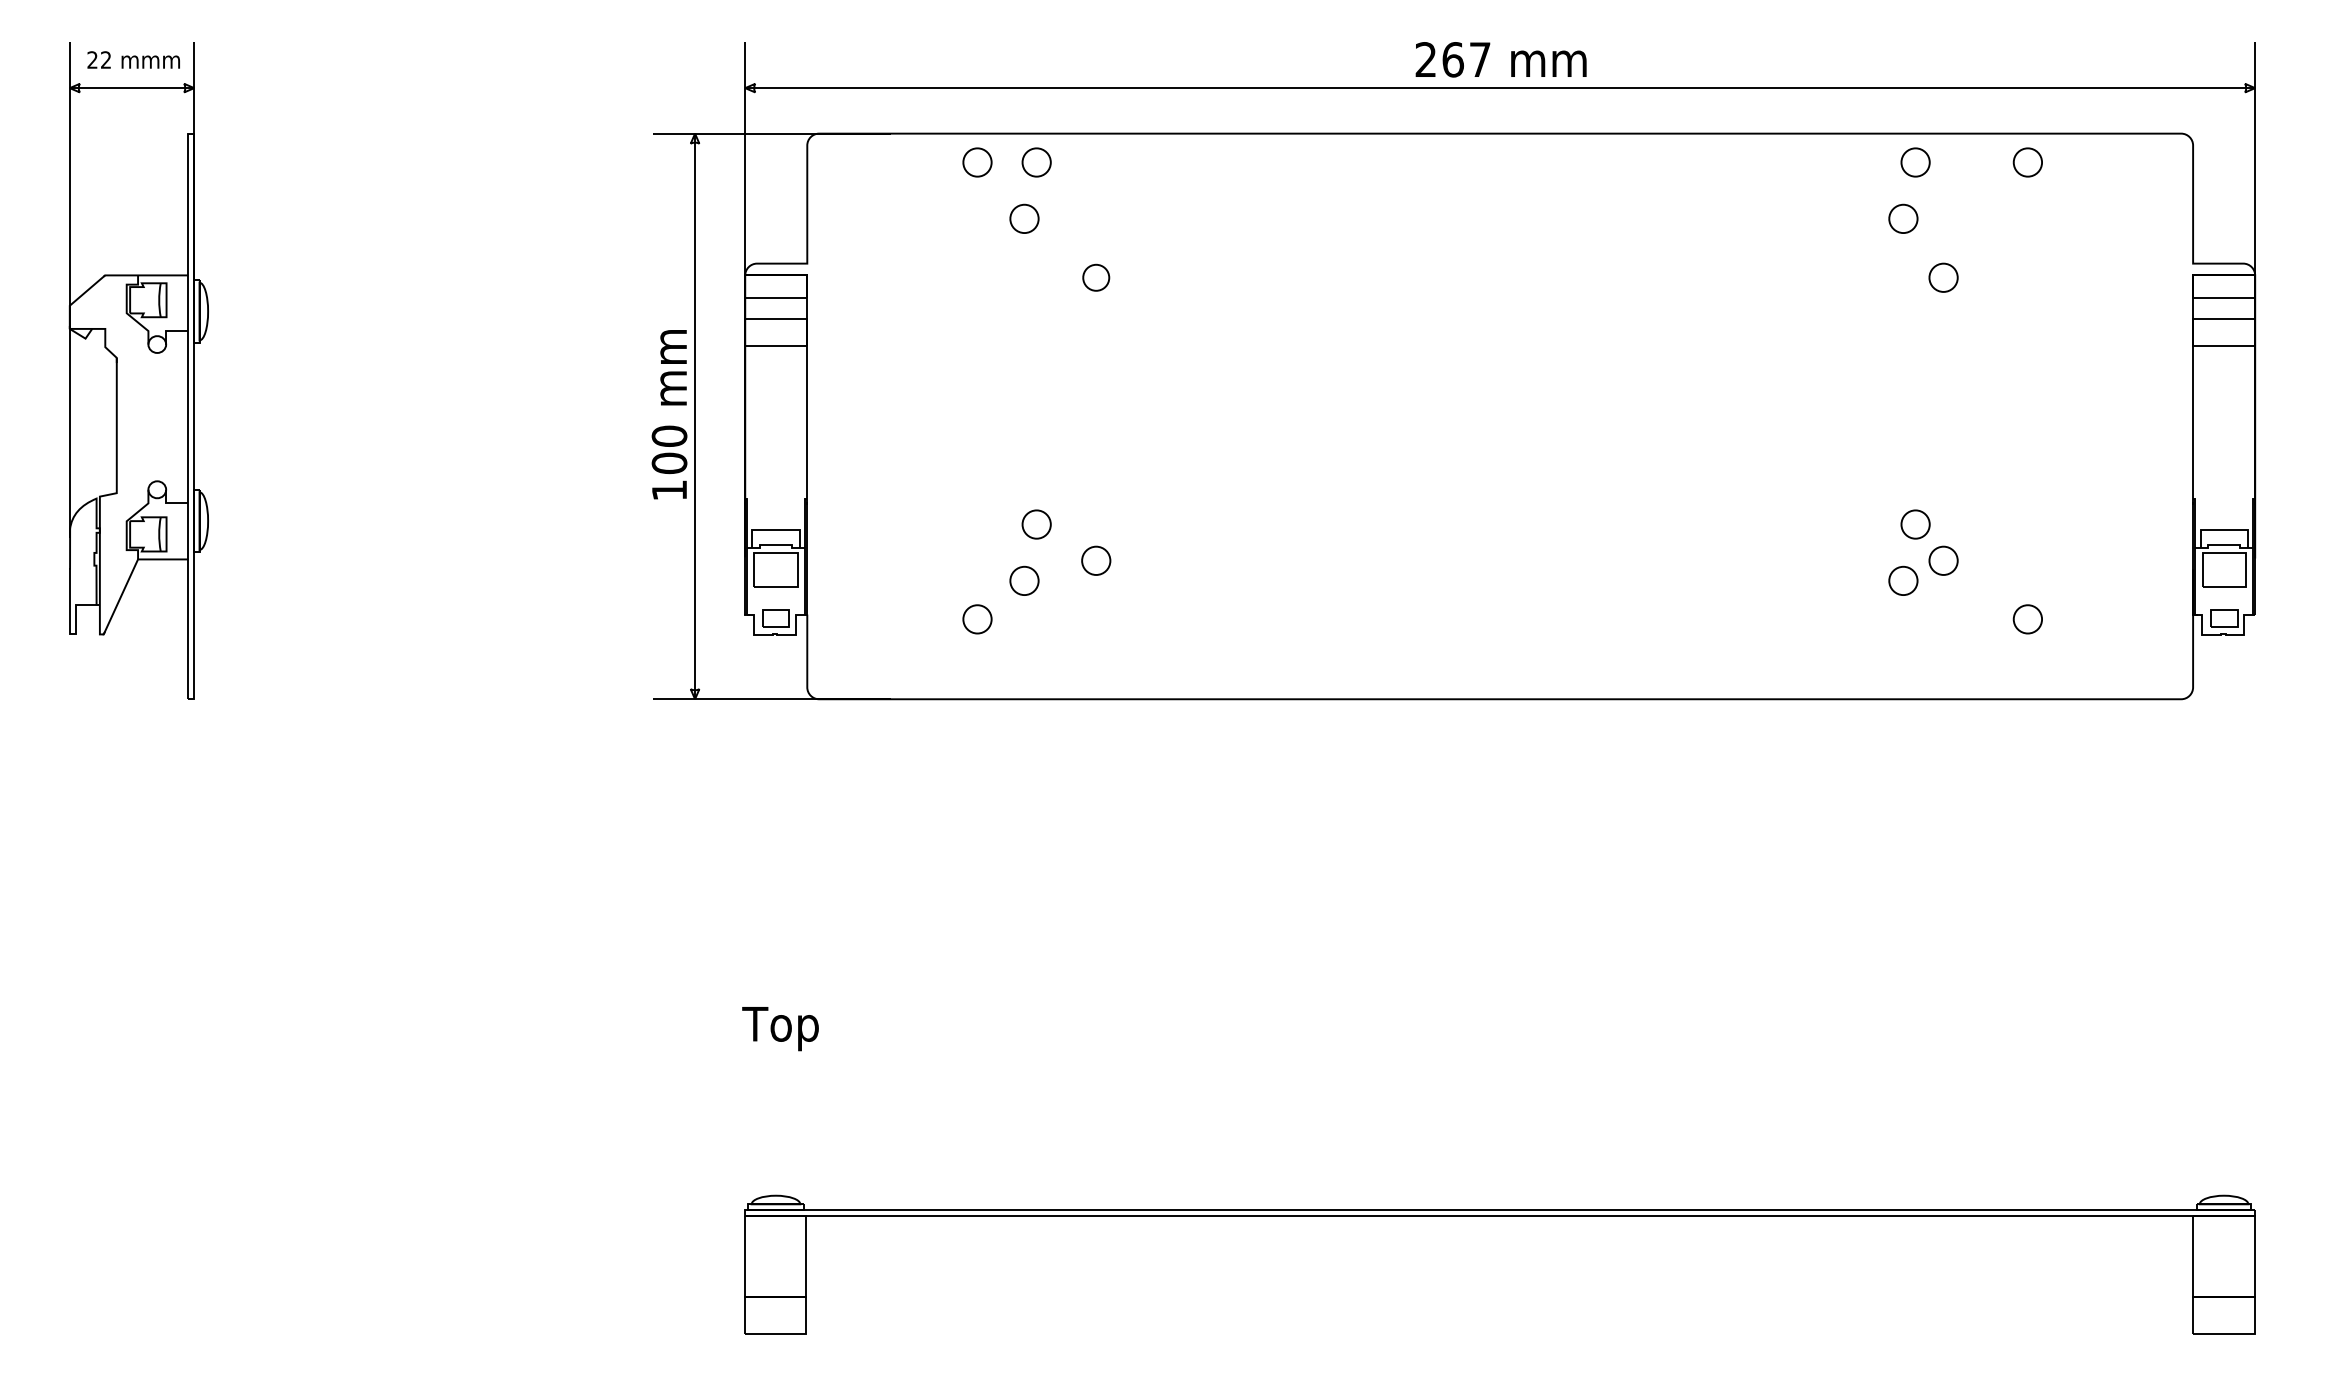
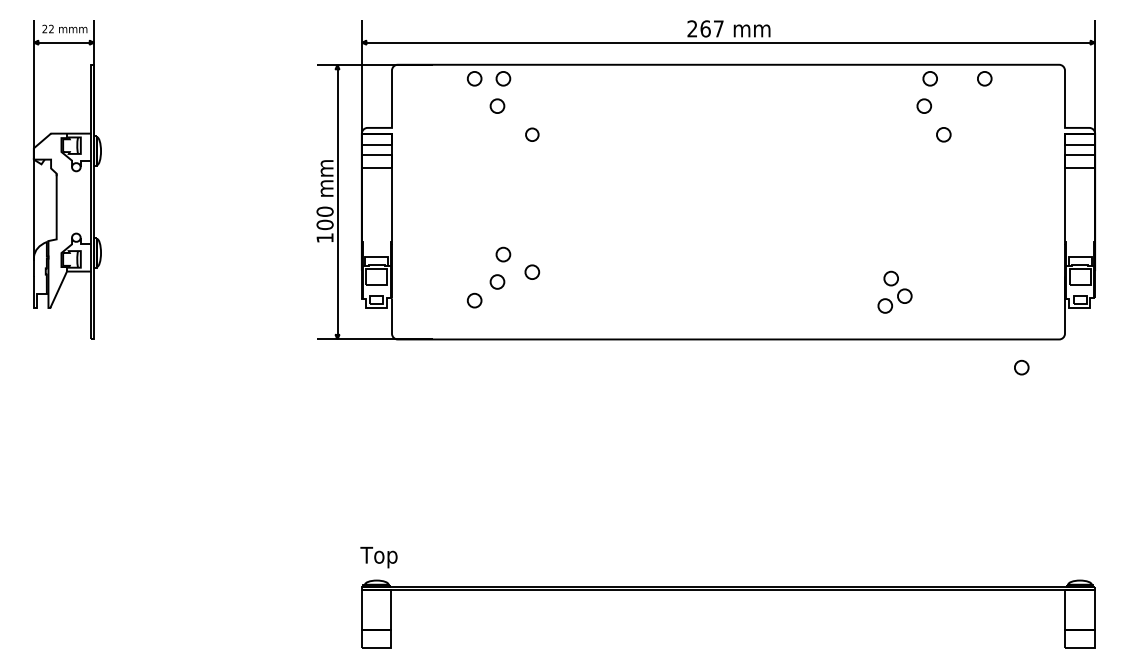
part: (1922, 551) -> (894, 291), moved
curve: (2023, 608) -> (1019, 362), moved
text: (779, 1028) -> (378, 557), moved

